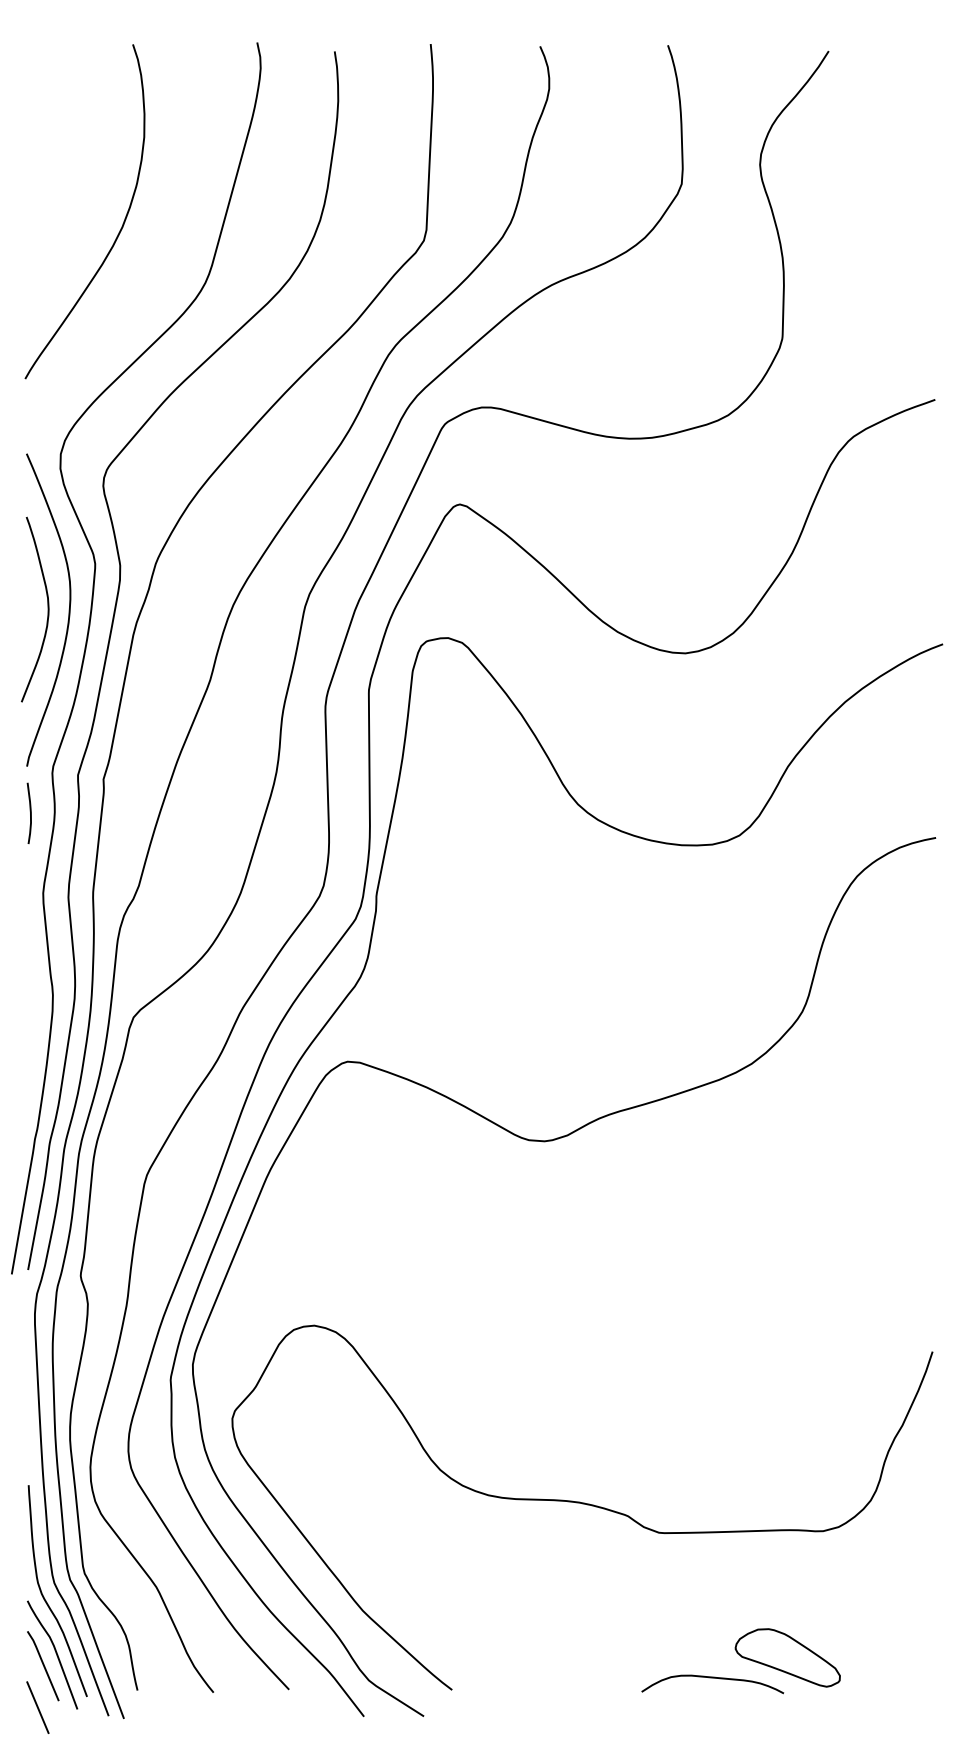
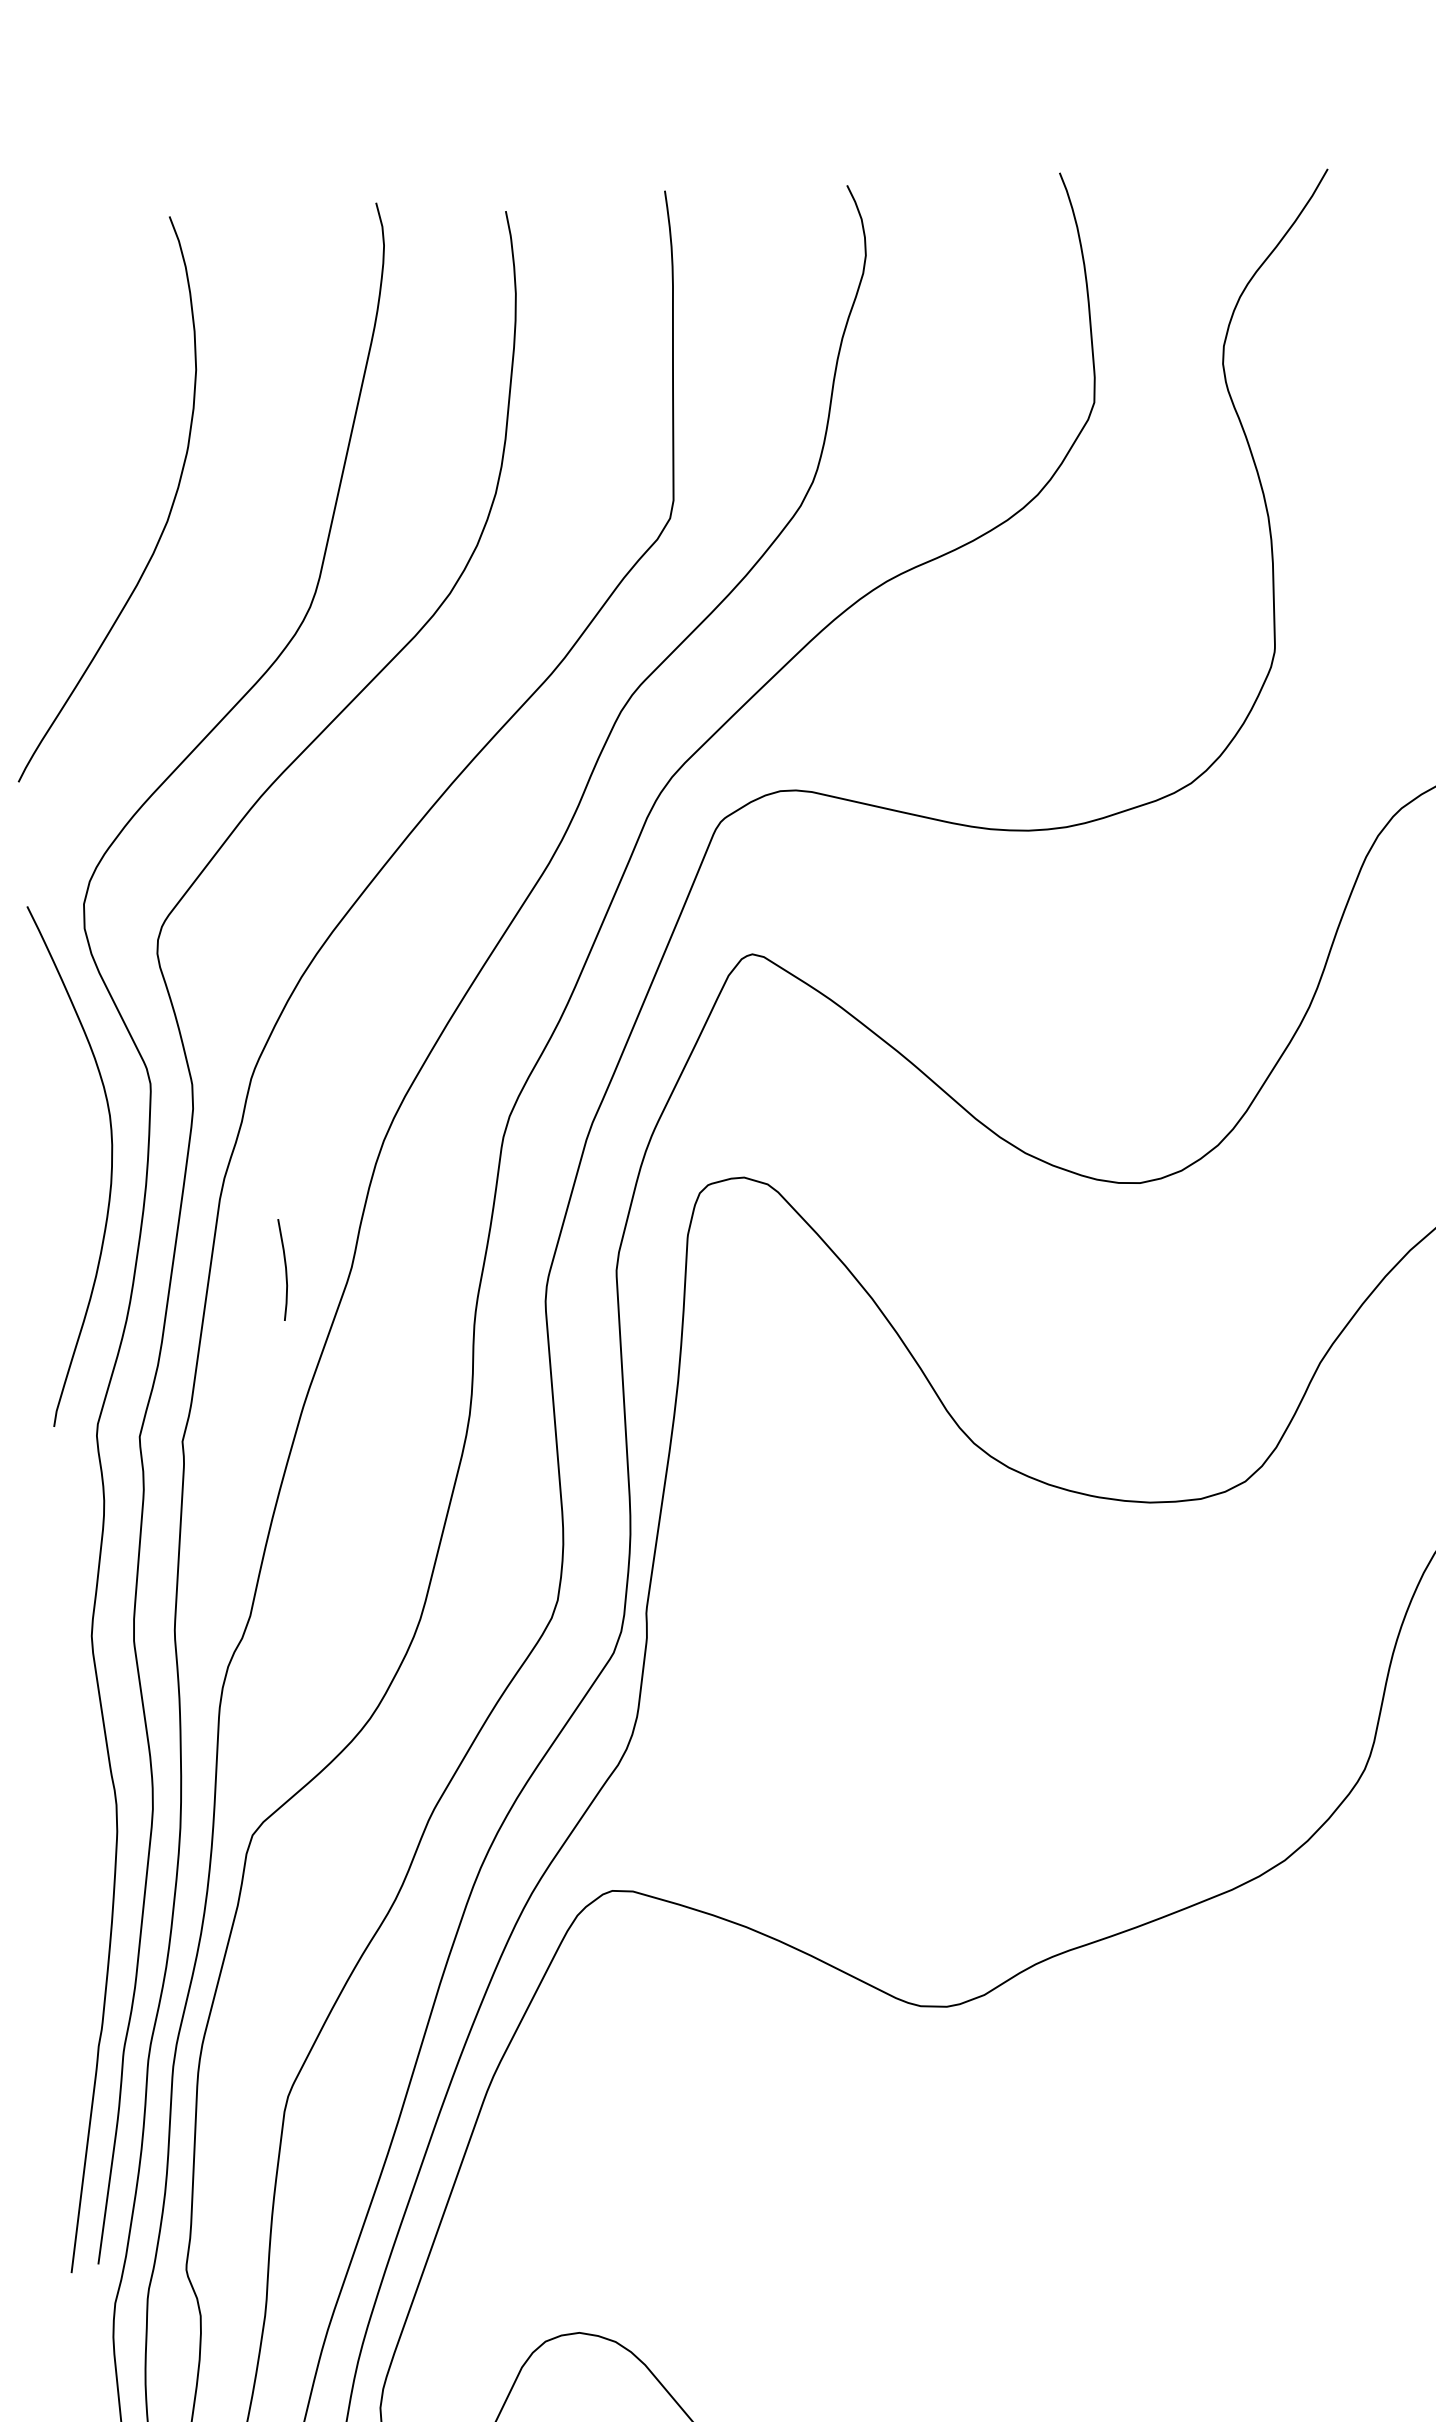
curve: (47, 609) -> (74, 1163), removed
curve: (29, 811) -> (283, 1266), moved

